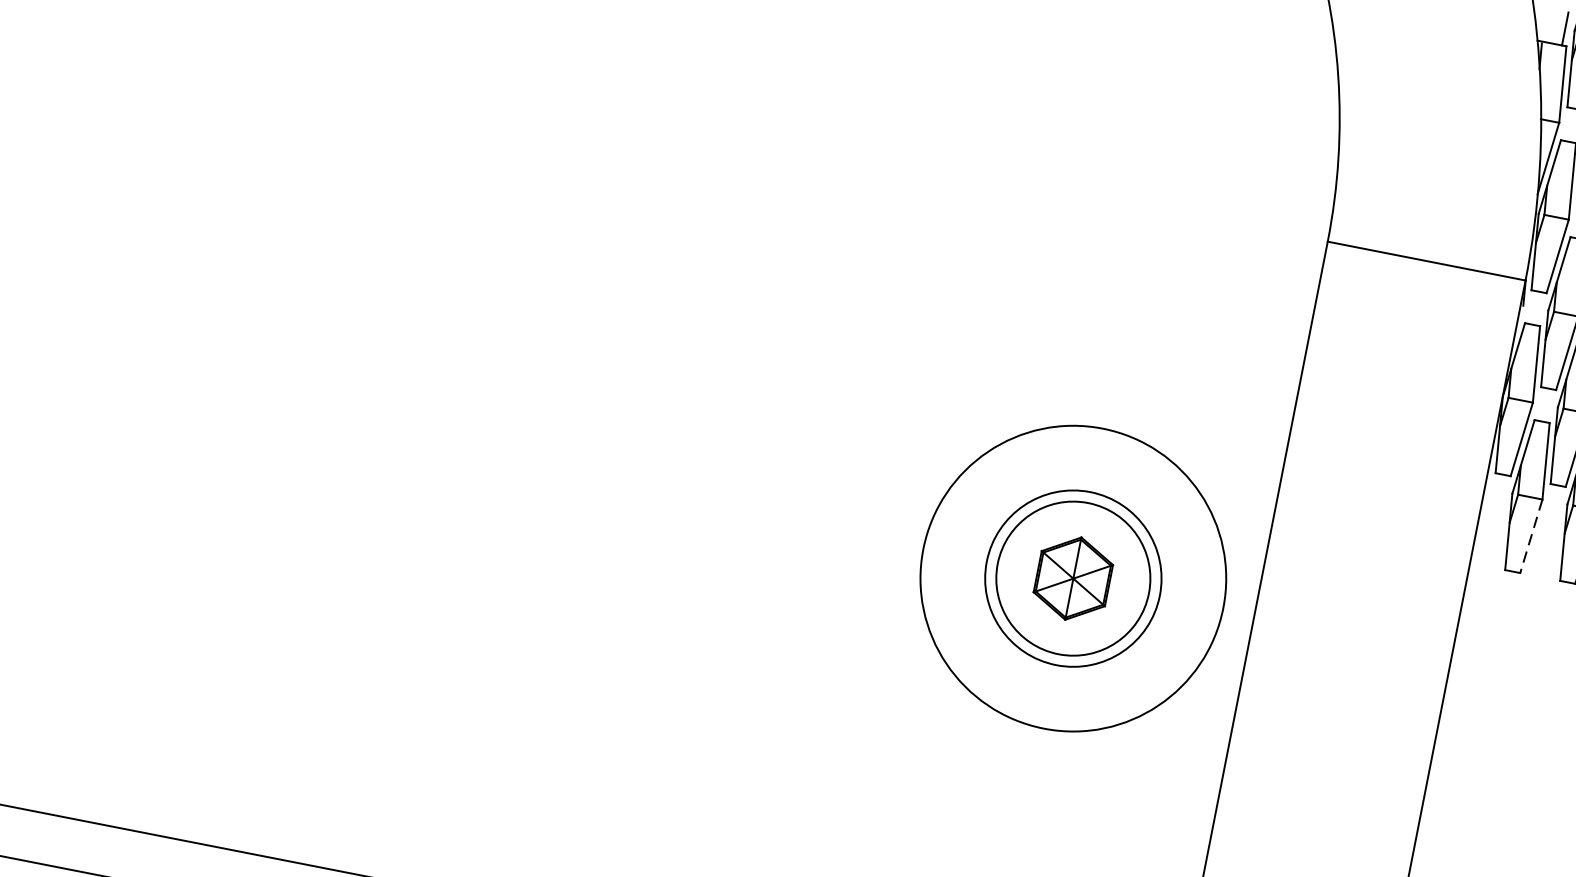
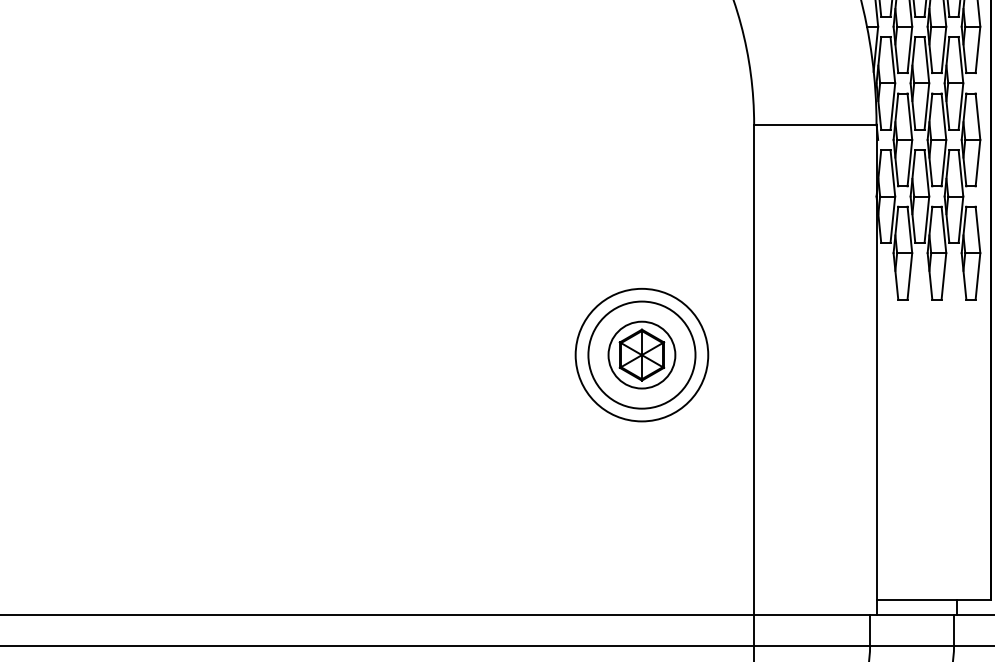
line: (1530, 536) -> (909, 276), dashed -> solid
circle: (1072, 577) -> (641, 354), size x0.71
circle: (1072, 577) -> (641, 354), size x0.71

